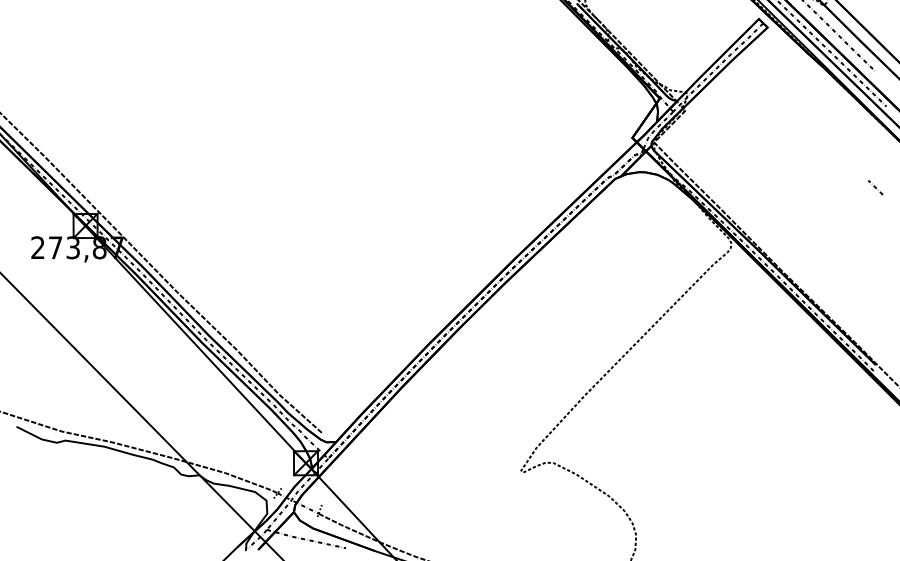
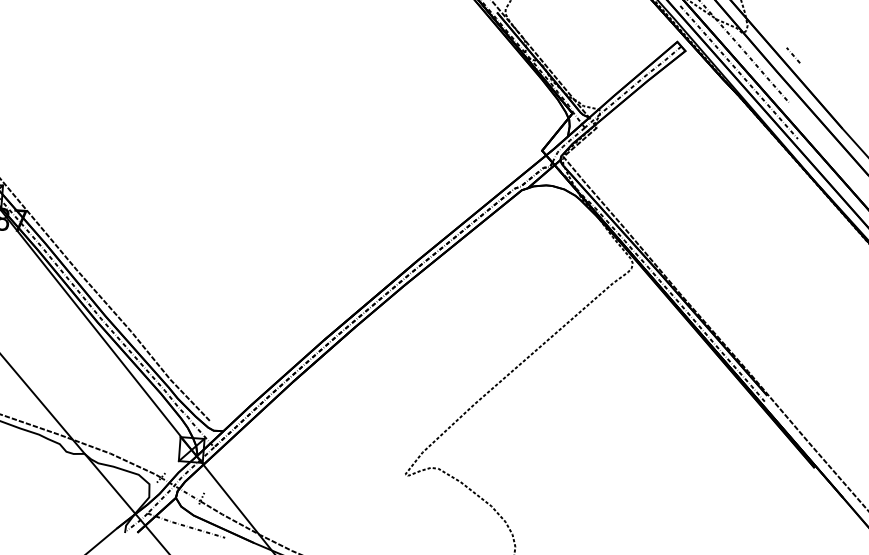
line: (875, 187) -> (793, 55), moved

